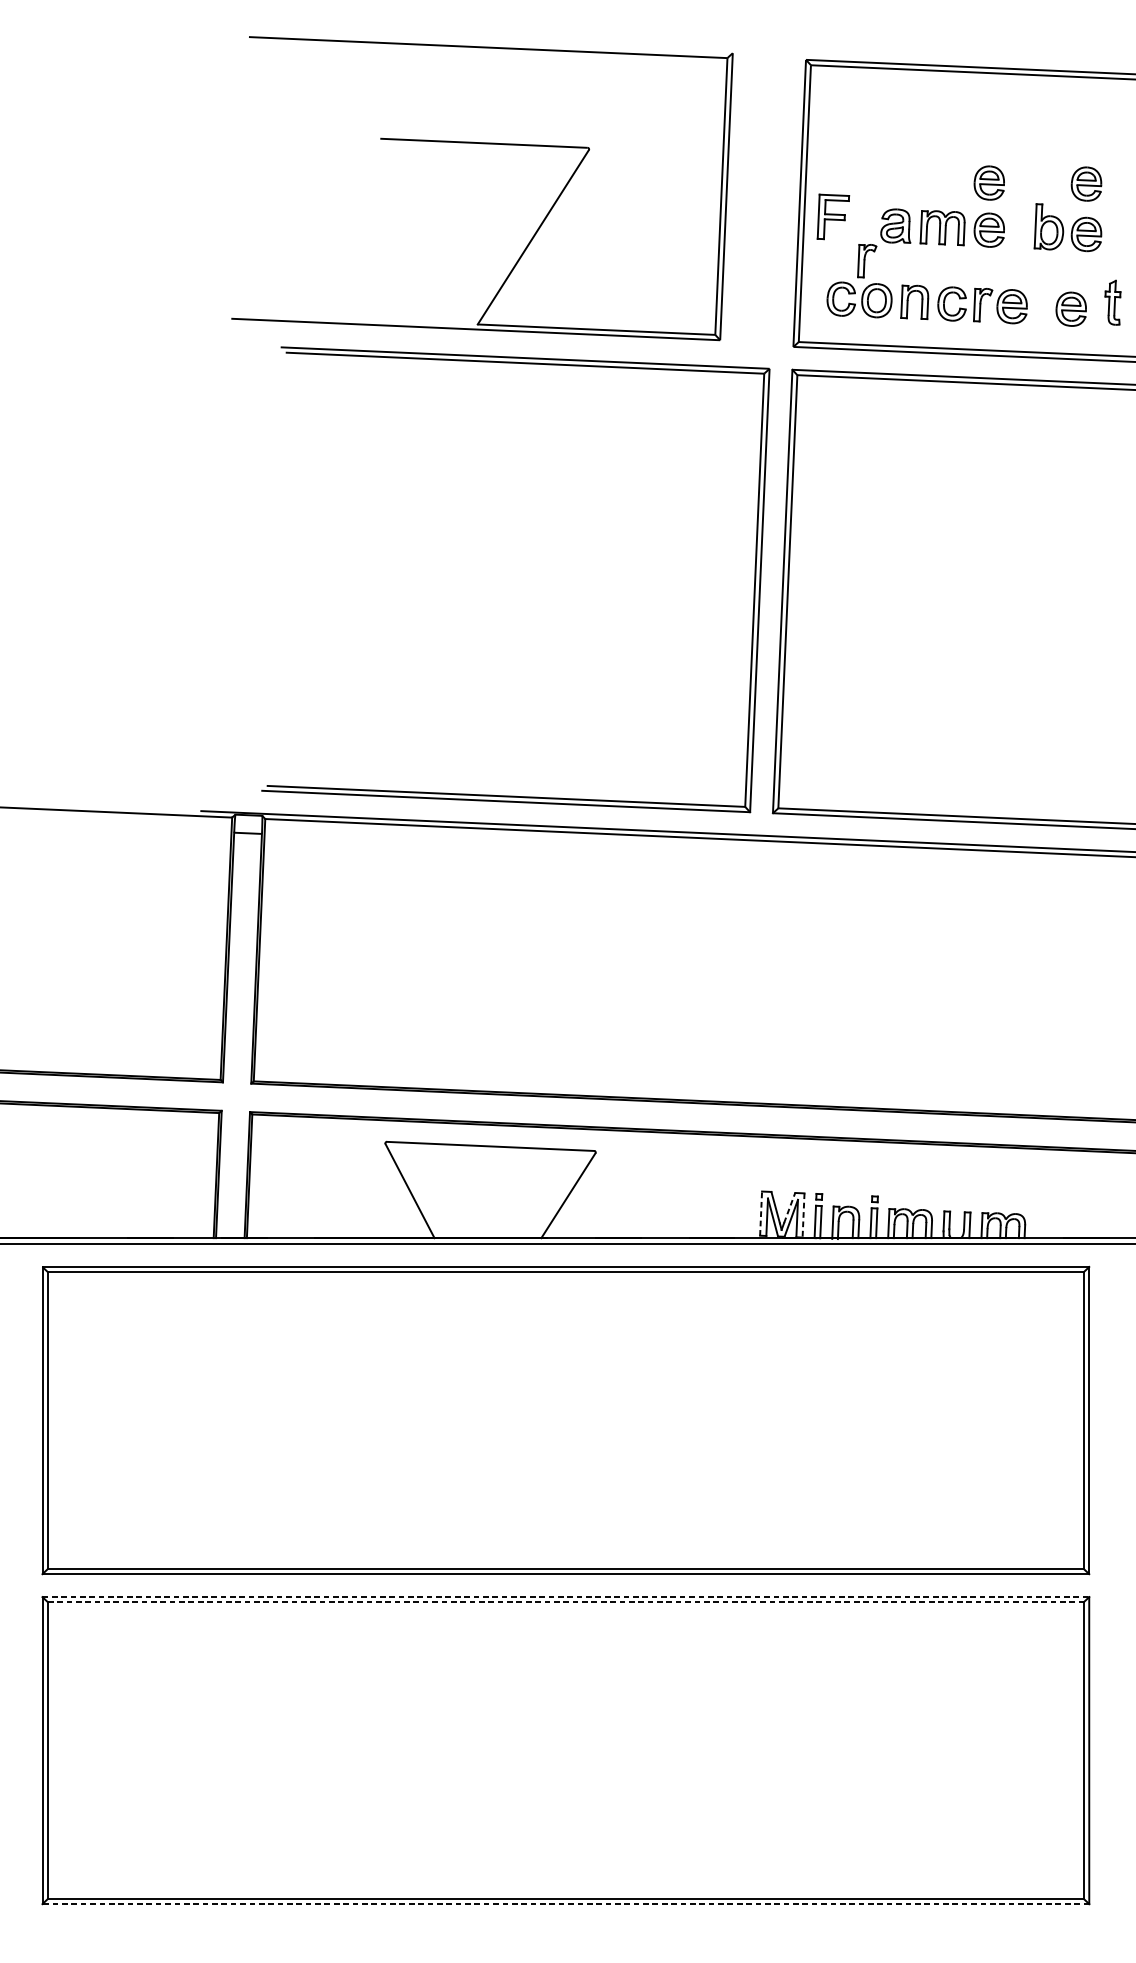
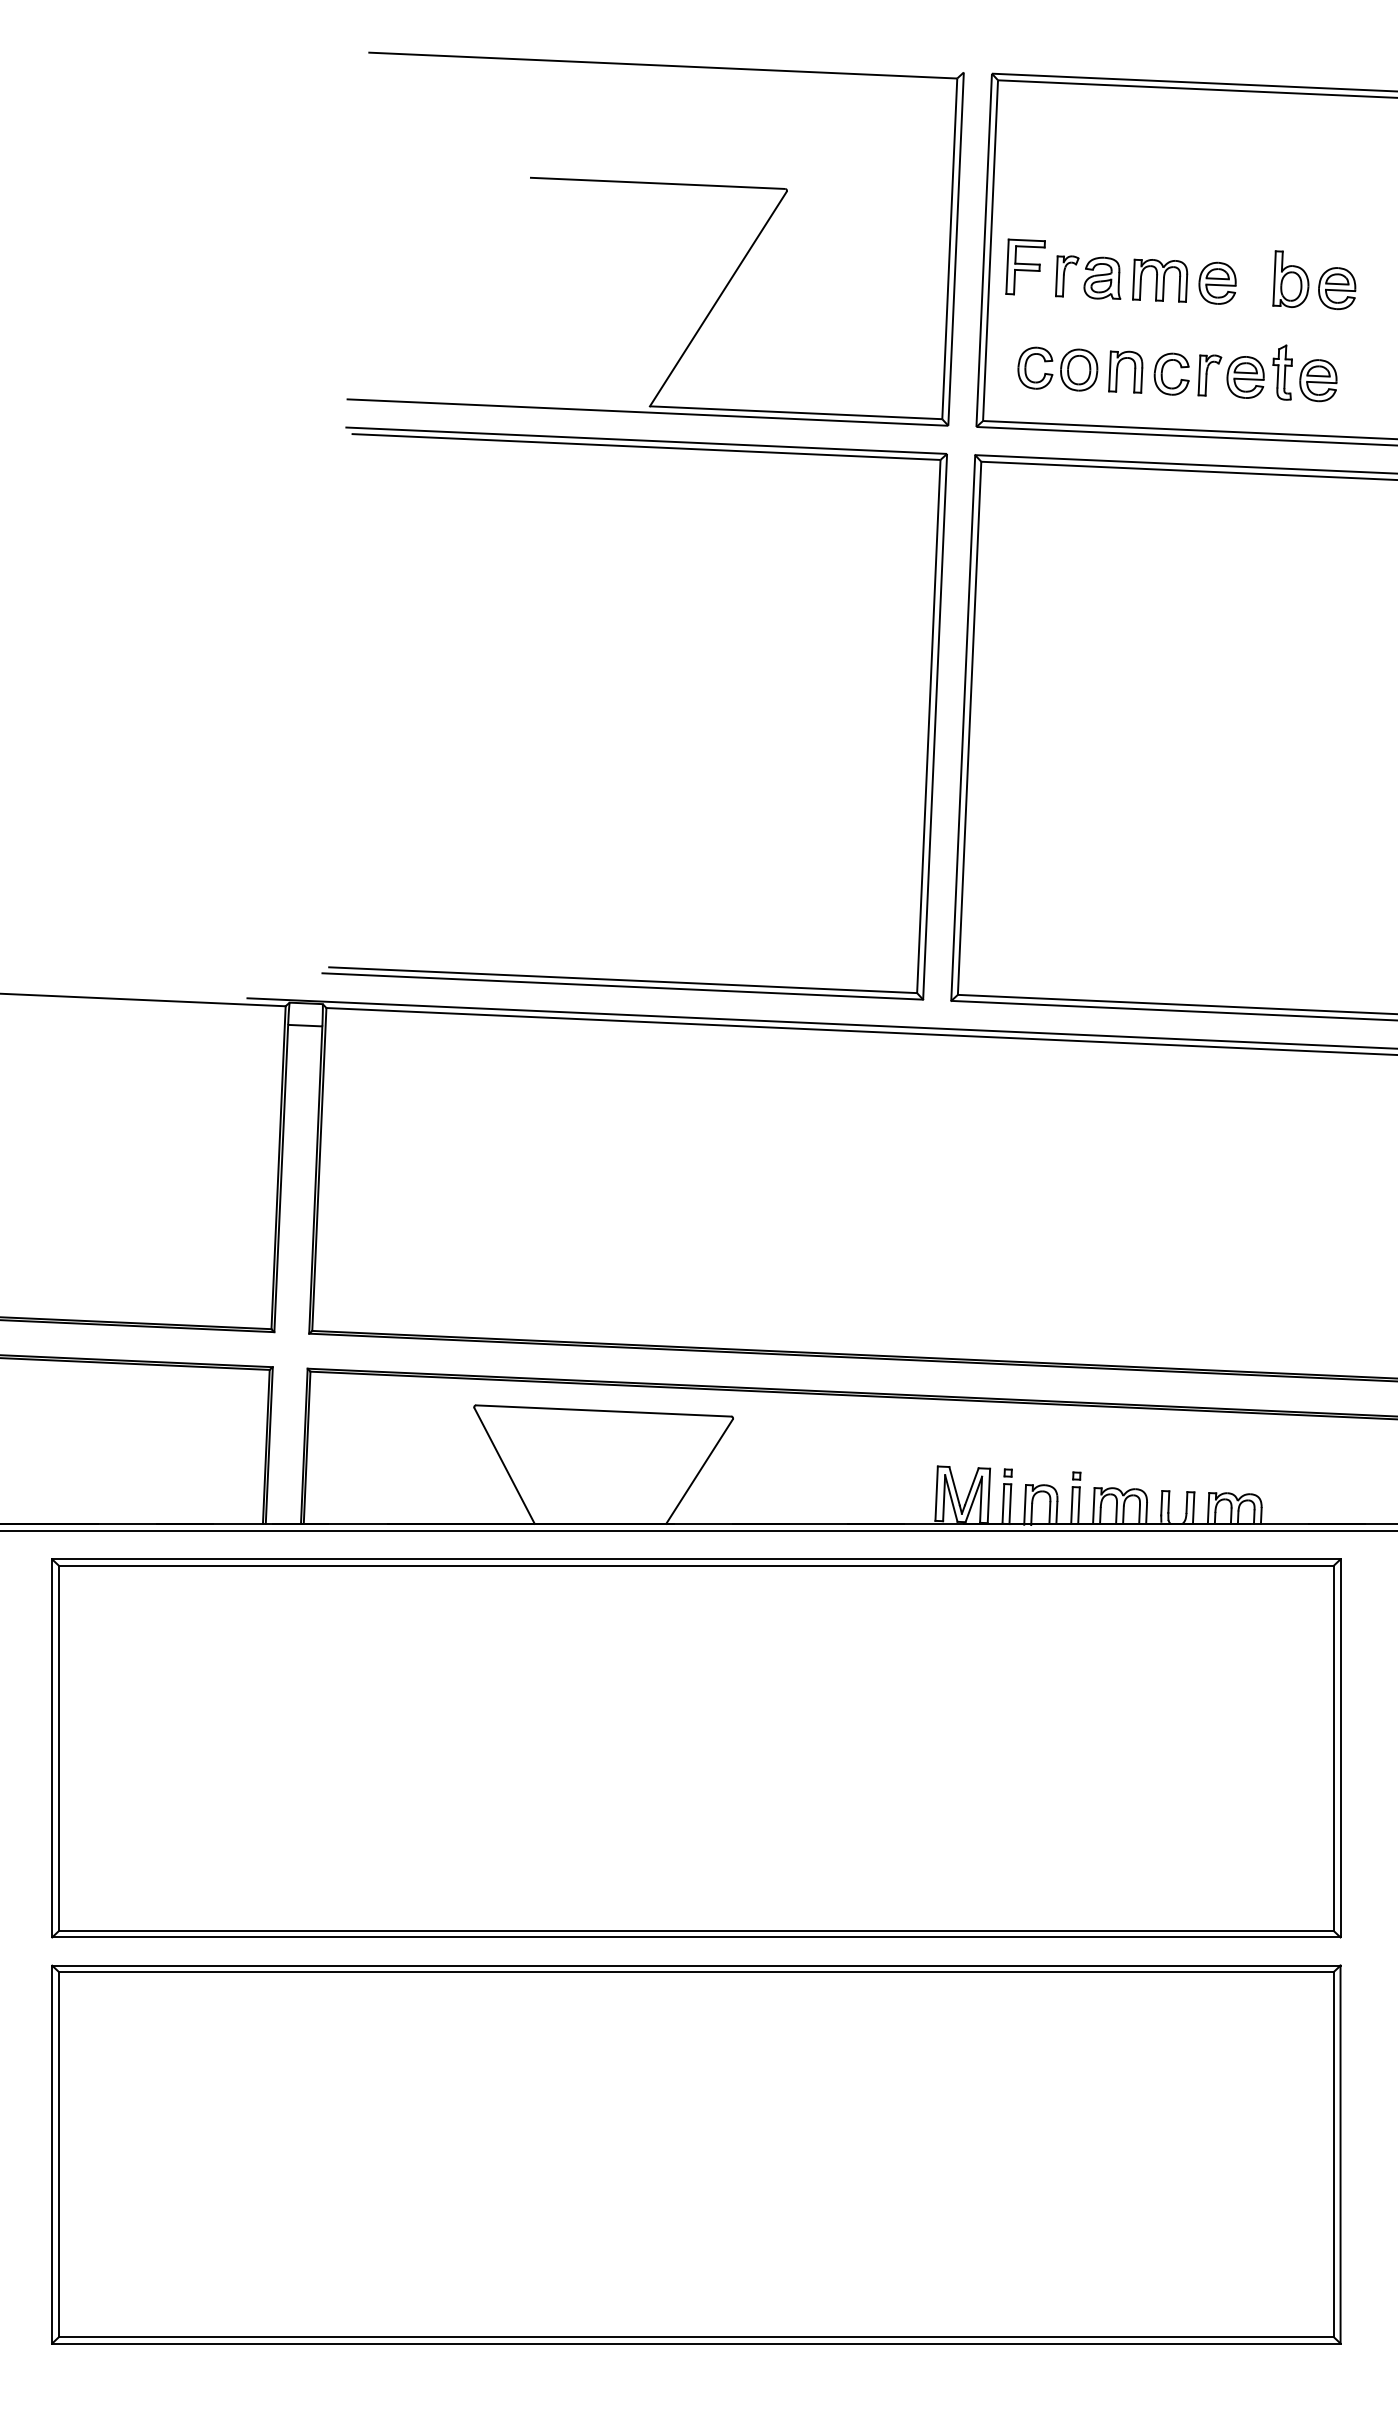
part: (482, 144) -> (655, 184), moved
part: (989, 182) -> (1217, 224), removed
part: (1086, 184) -> (1337, 226), removed
part: (867, 261) -> (1067, 276), moved
part: (1112, 302) -> (1282, 372), moved
line: (789, 1207) -> (971, 1486), dashed -> solid
line: (760, 1213) -> (936, 1493), dashed -> solid
line: (803, 1215) -> (988, 1496), dashed -> solid
line: (565, 1596) -> (696, 1965), dashed -> solid
line: (565, 1601) -> (696, 1971), dashed -> solid
line: (565, 1904) -> (695, 2343), dashed -> solid

